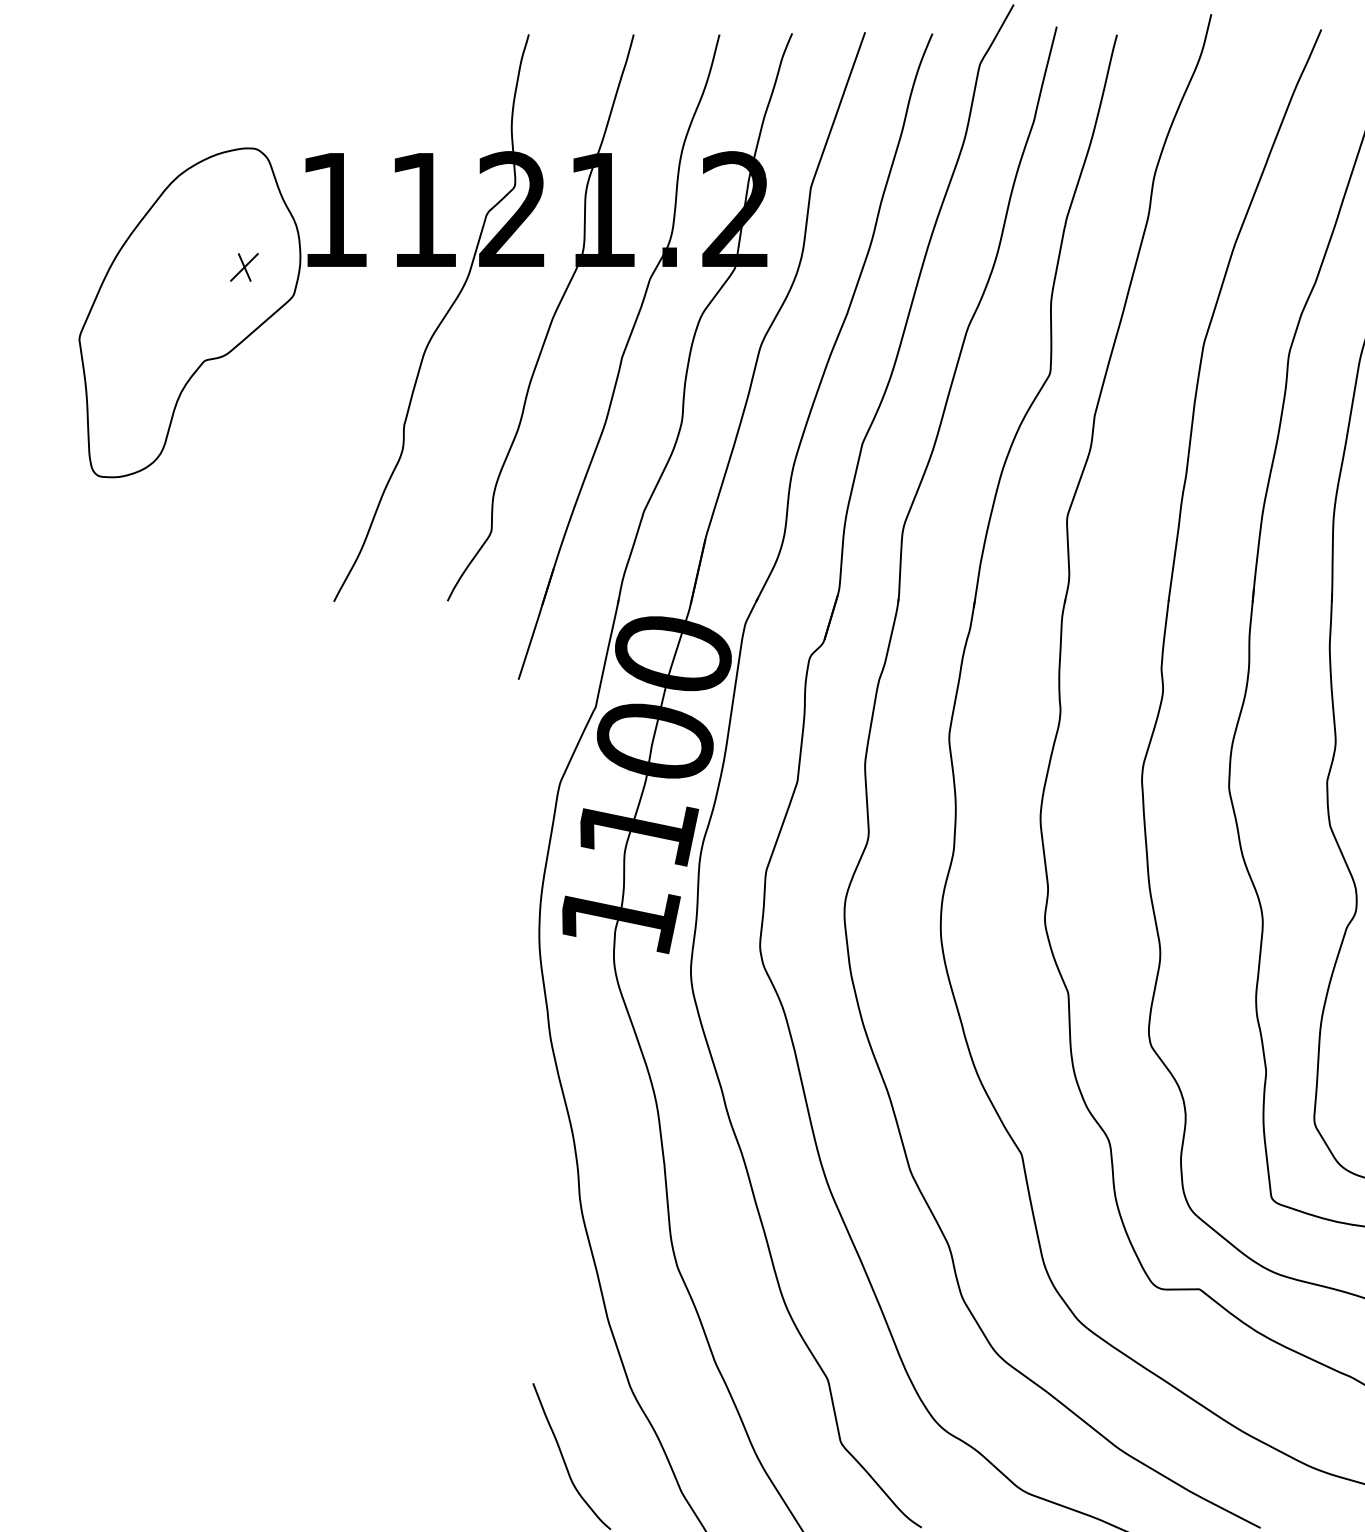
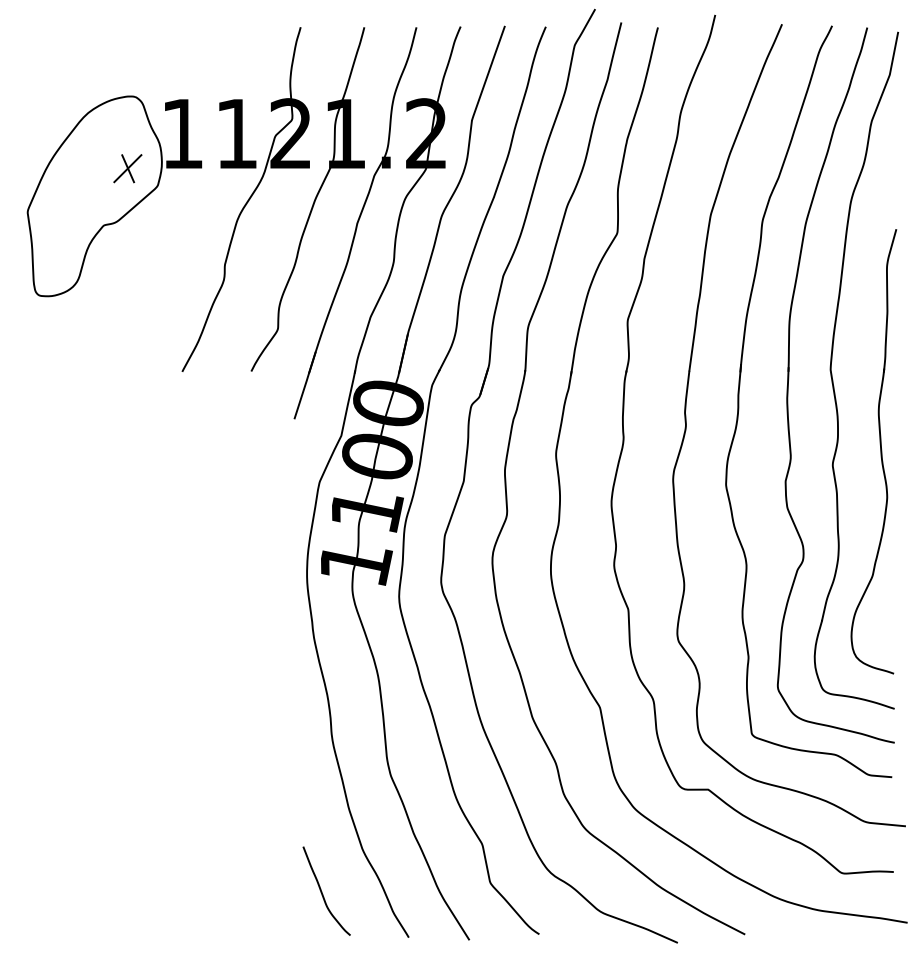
part: (243, 266) -> (127, 168), size x1.67

